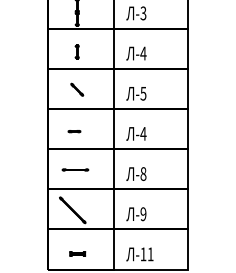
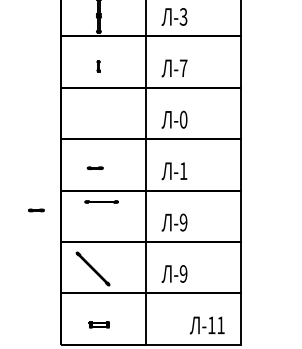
part: (76, 51) -> (97, 65), size x0.6
text: (143, 53) -> (183, 68), -4 -> -7
line: (77, 89) -> (99, 114), removed
text: (143, 93) -> (183, 119), -5 -> -0
text: (143, 133) -> (183, 170), -4 -> -1
part: (28, 164) -> (36, 210), added
line: (75, 169) -> (101, 201), moved
text: (143, 173) -> (183, 221), -8 -> -9
text: (139, 254) -> (206, 325), moved

